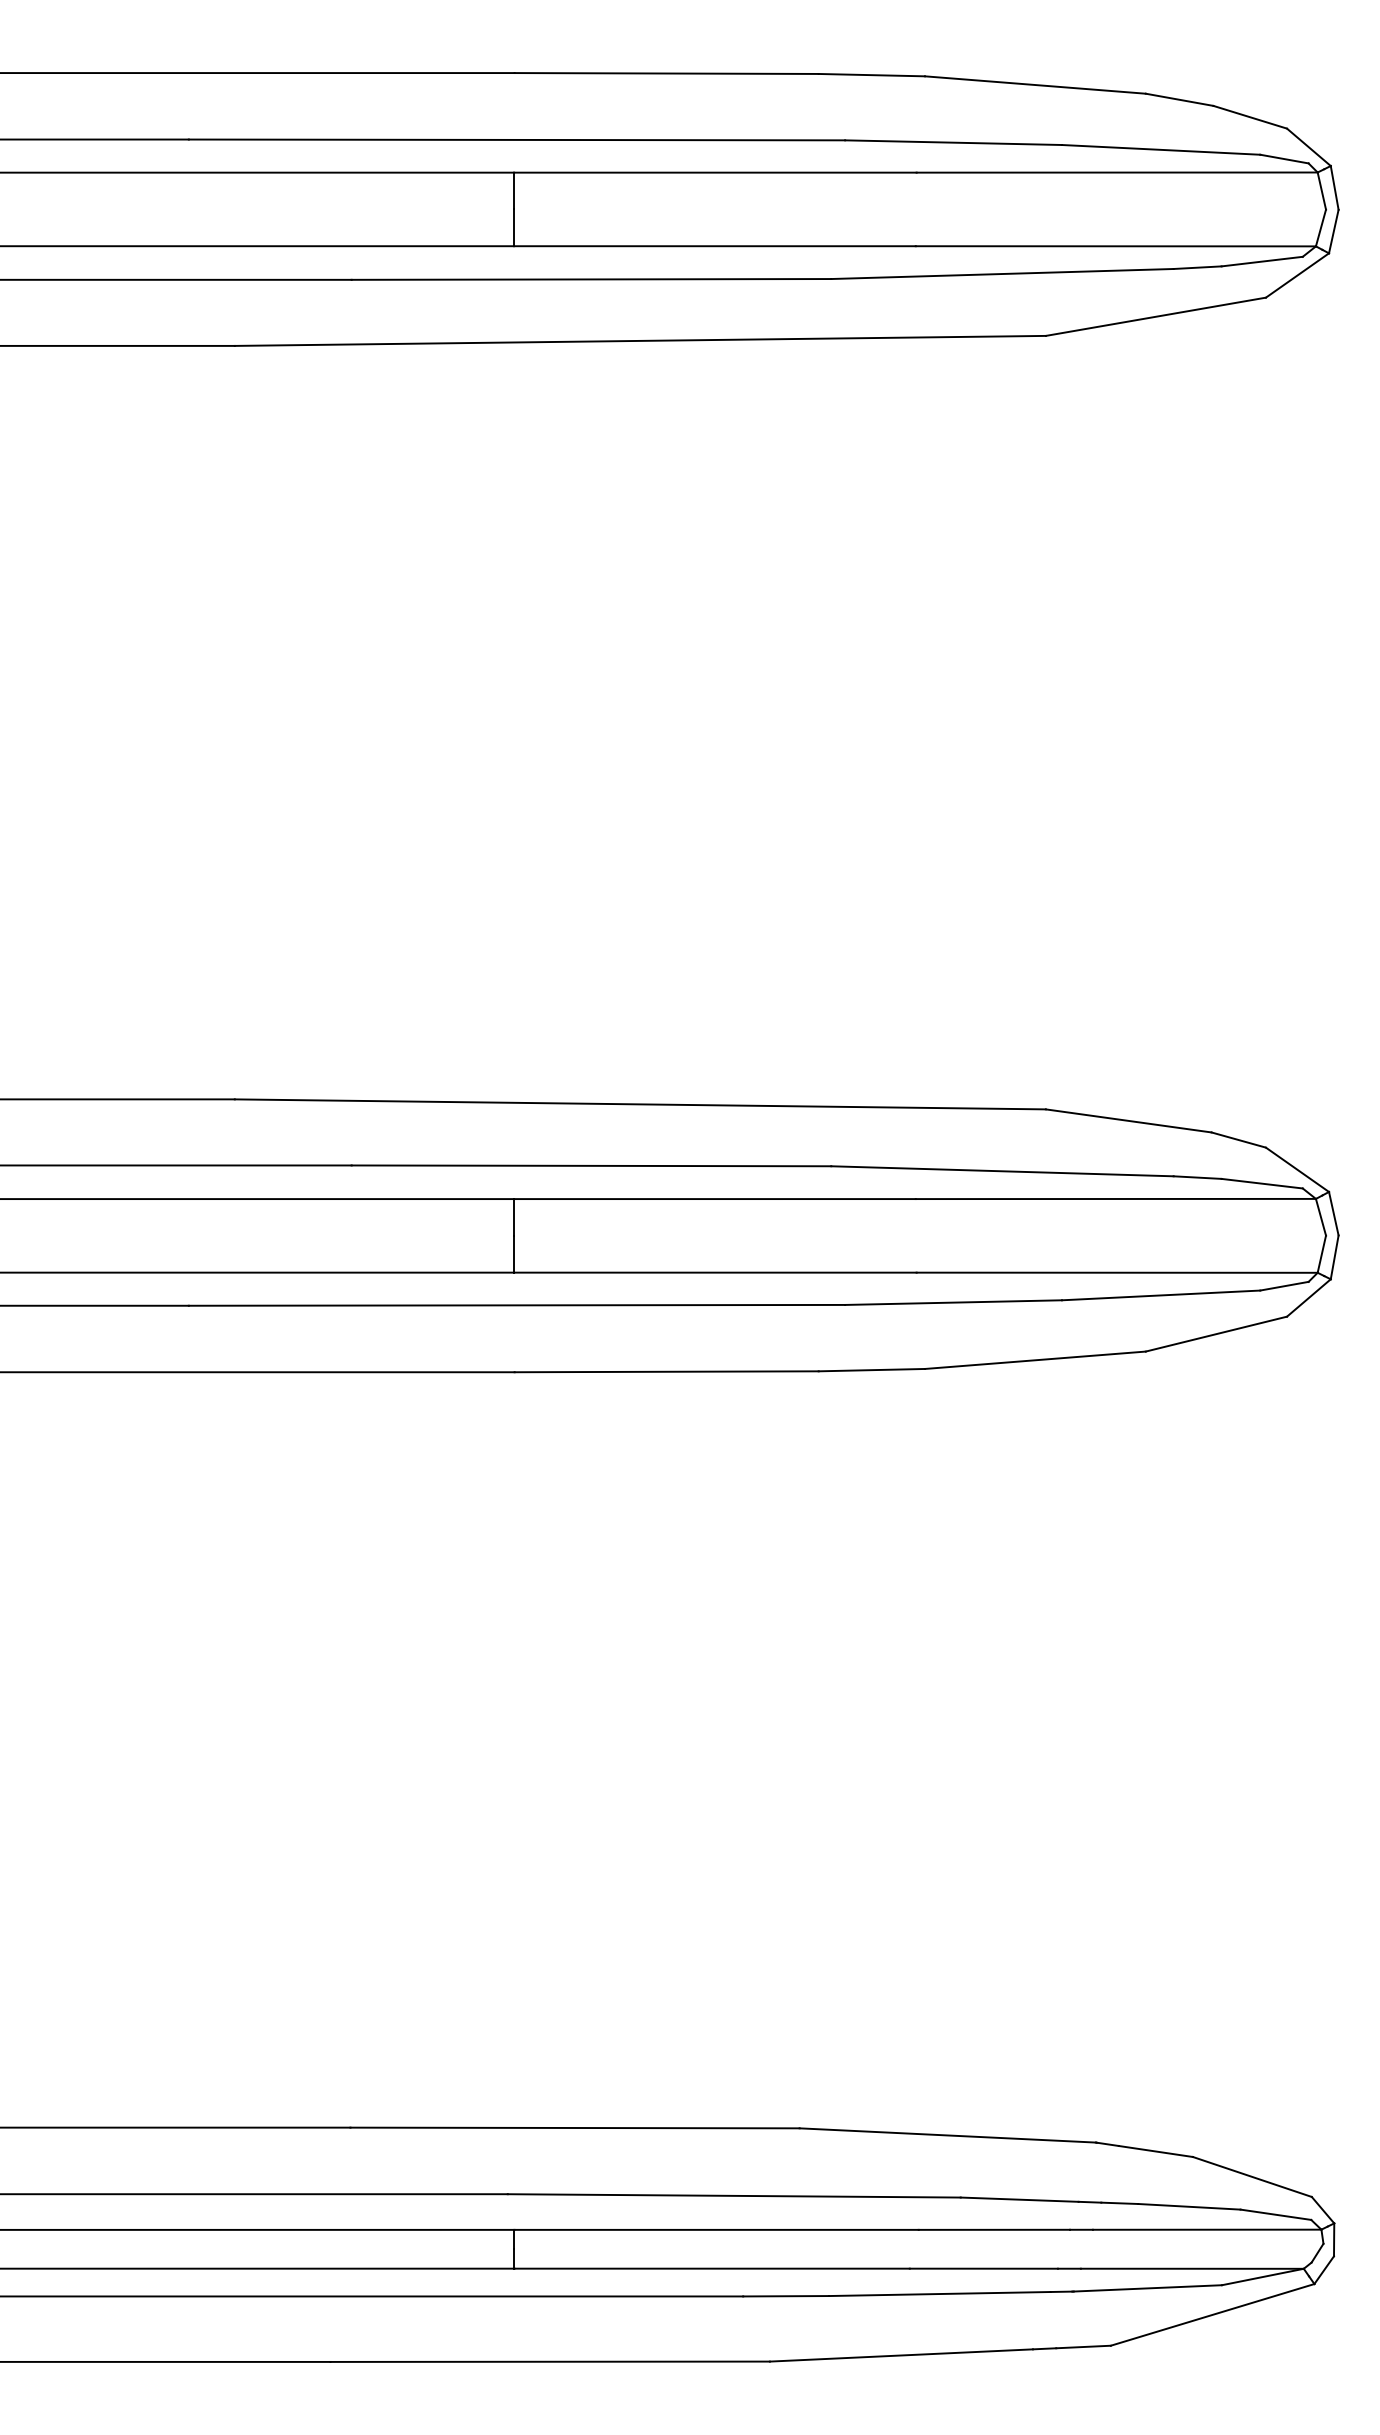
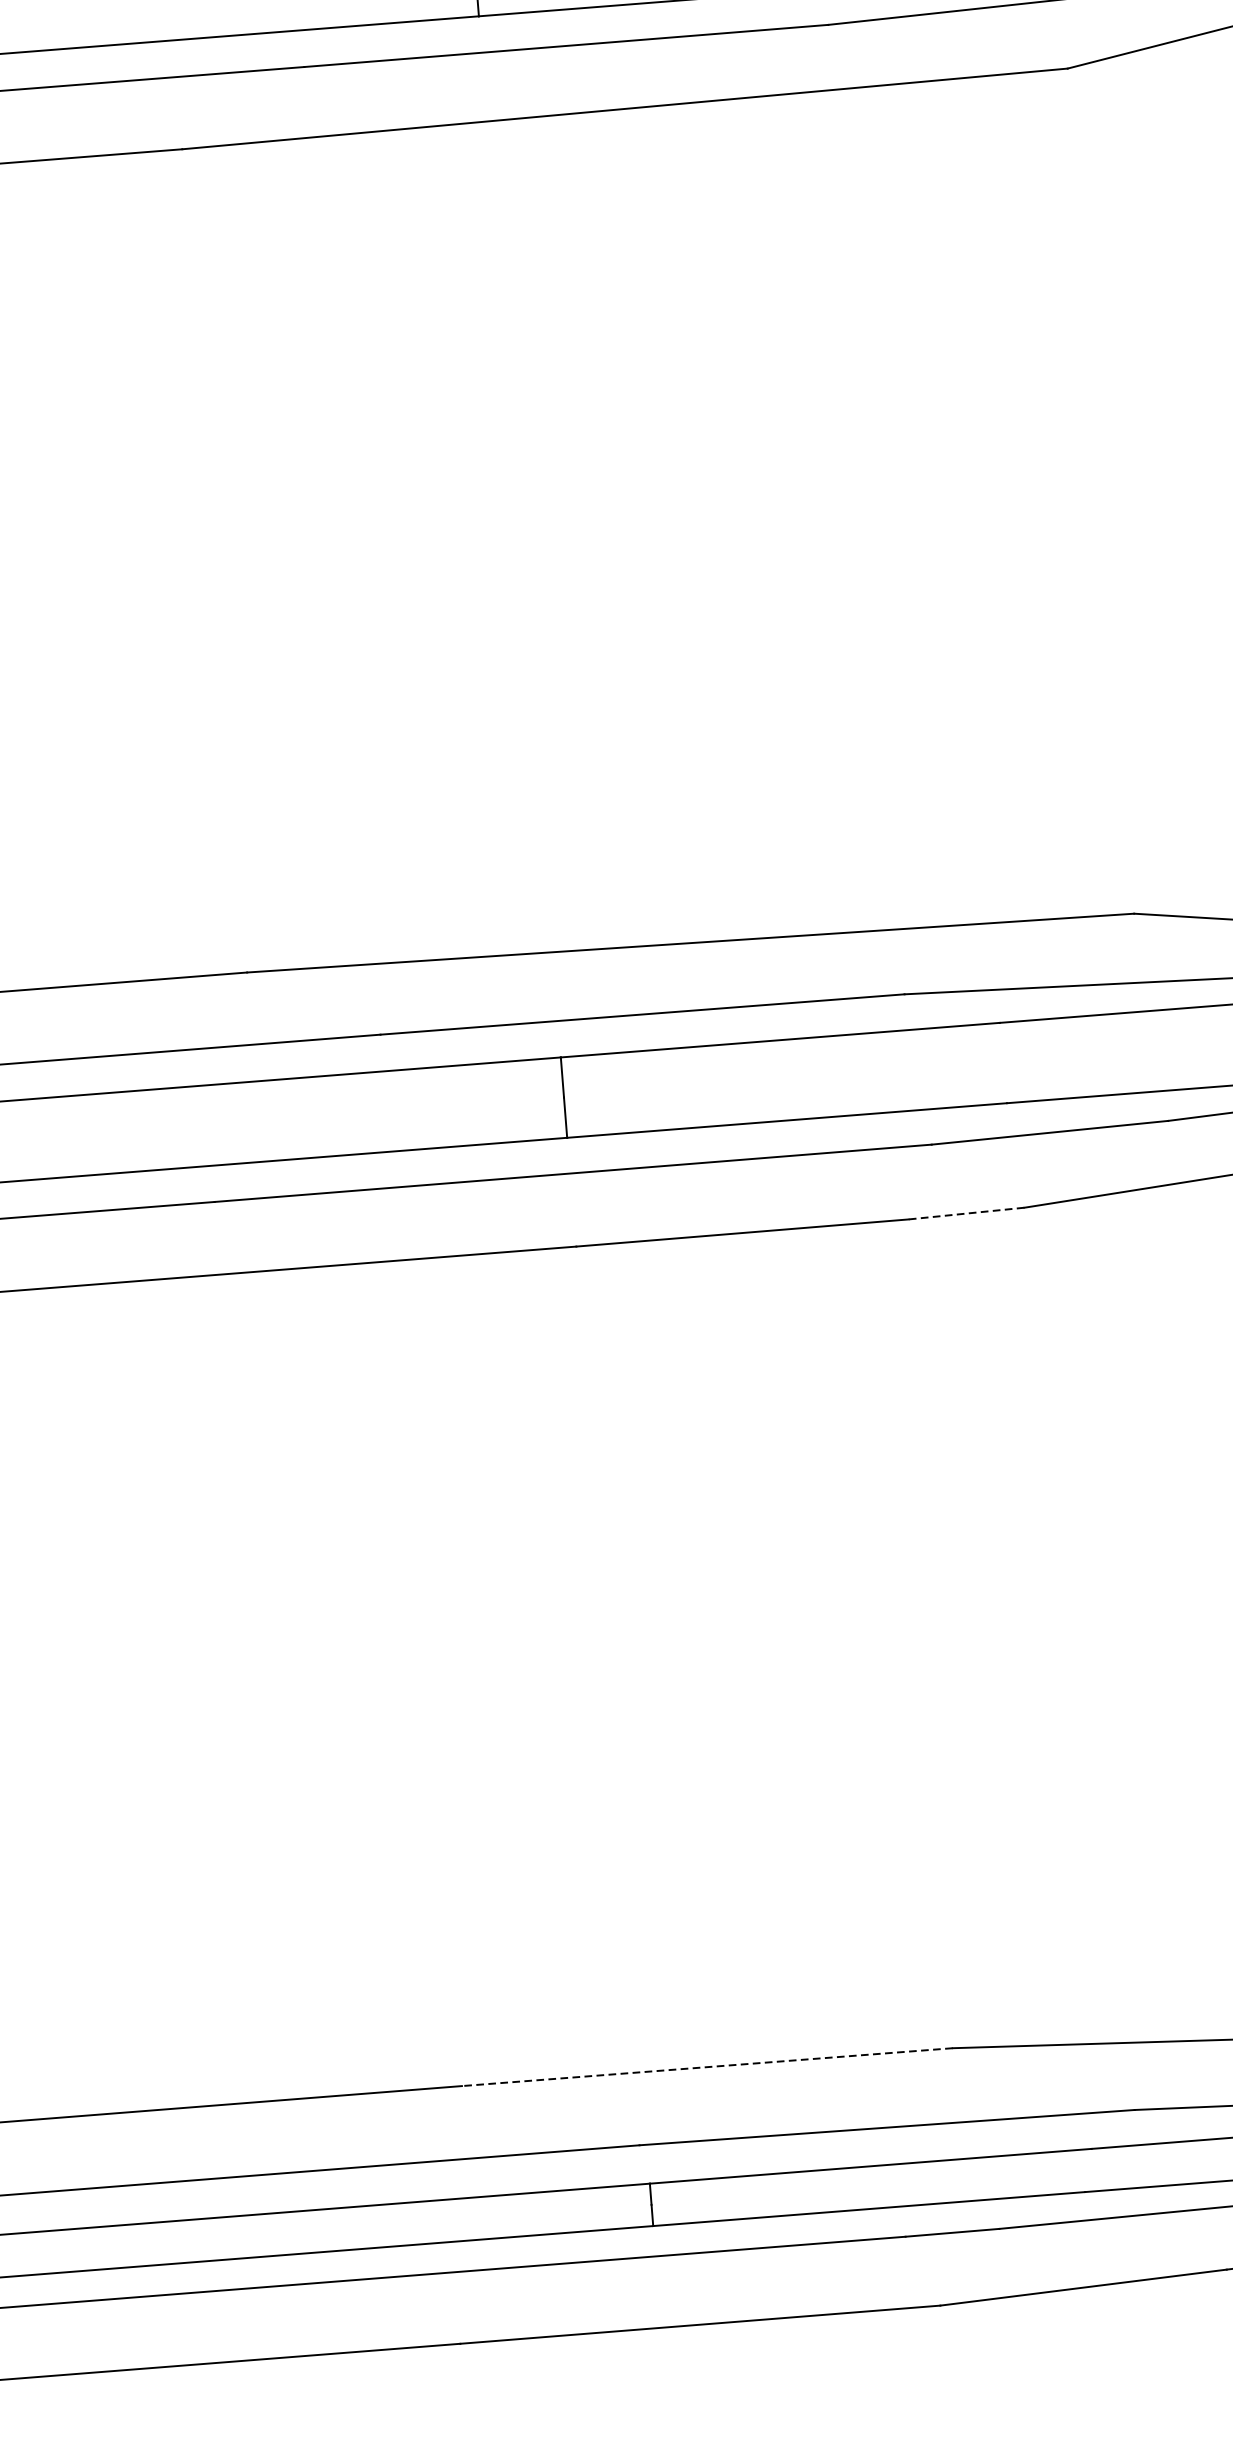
line: (871, 1370) -> (966, 1214), solid -> dashed
line: (575, 2127) -> (707, 2066), solid -> dashed

